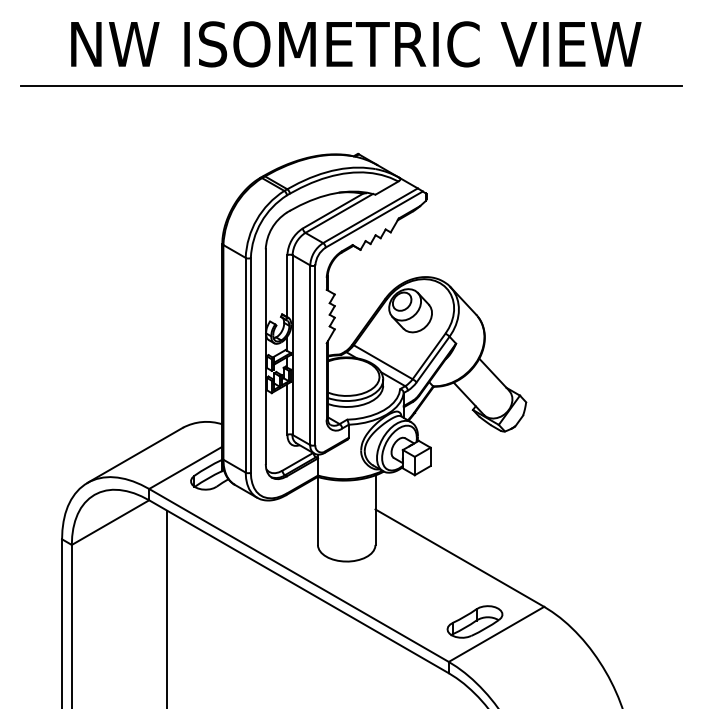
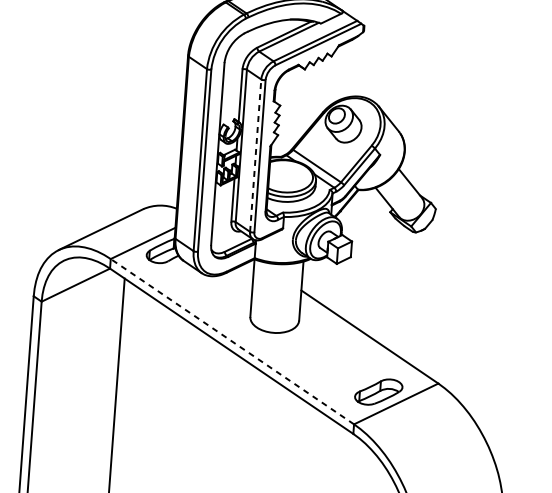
line: (310, 355) -> (255, 155), solid -> dashed
line: (299, 575) -> (232, 341), solid -> dashed

